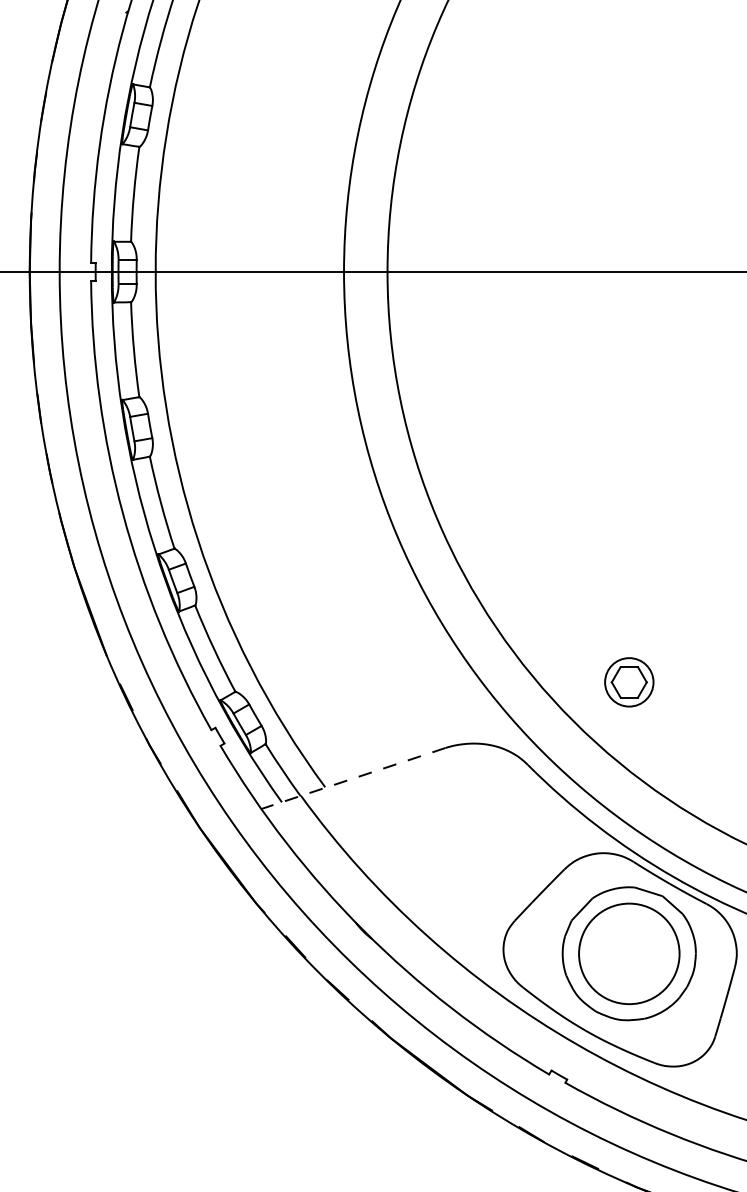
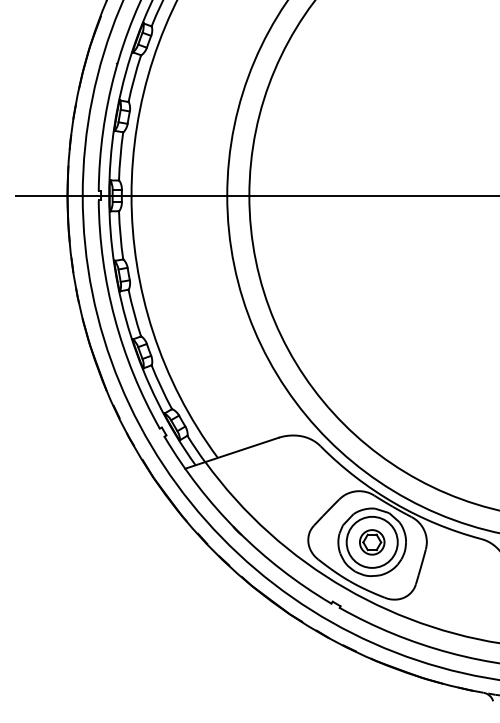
part: (629, 682) -> (372, 542), moved
line: (352, 778) -> (231, 453), dashed -> solid

